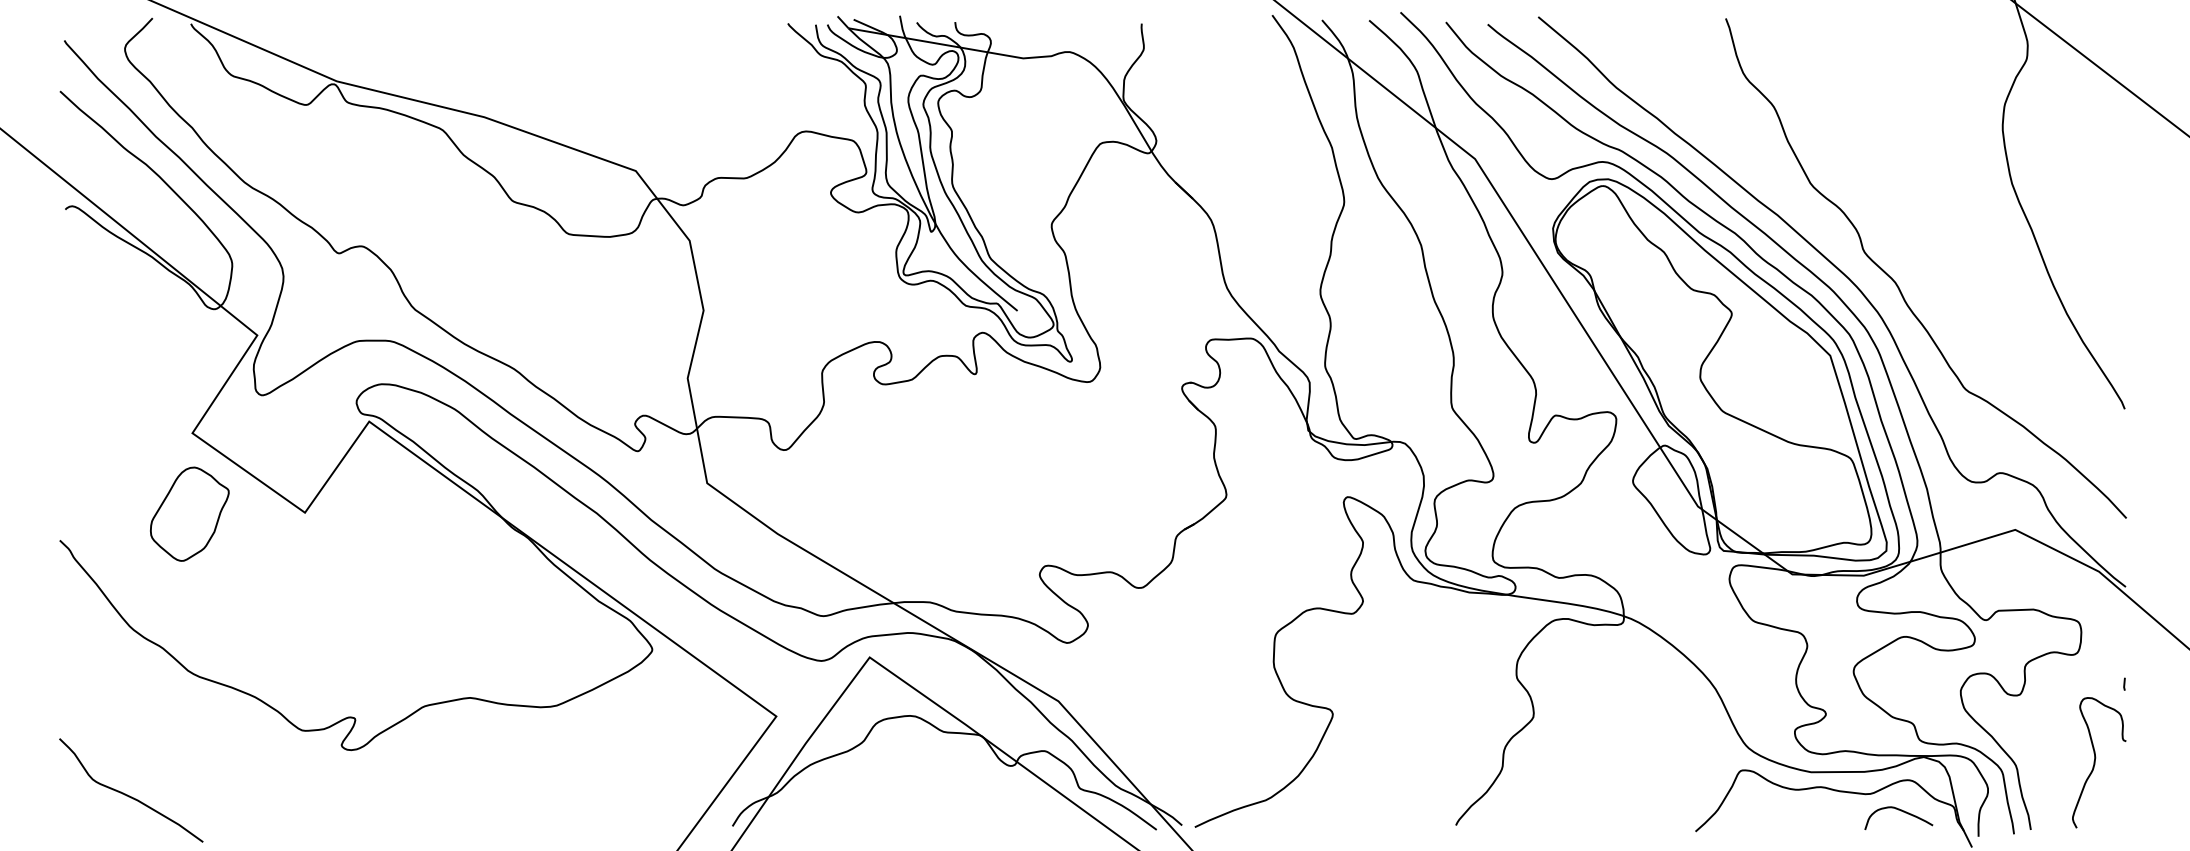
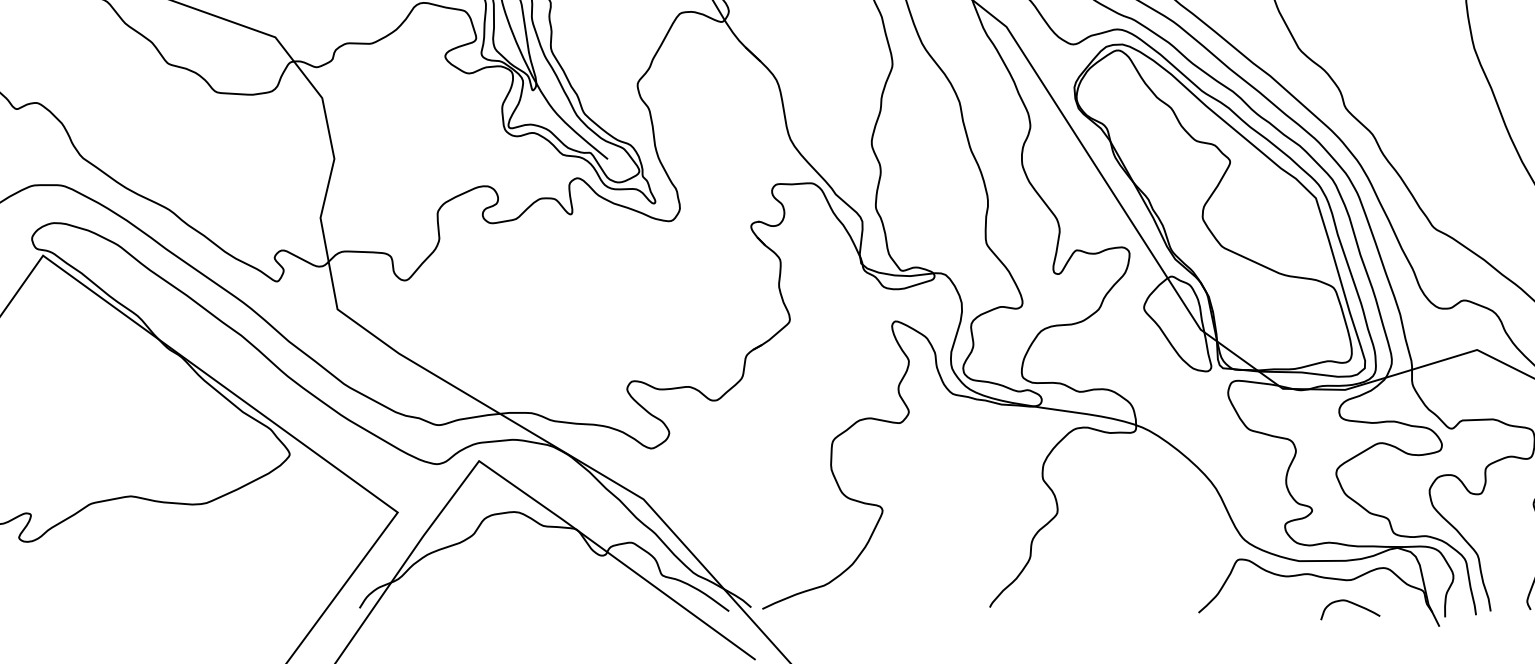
curve: (1900, 811) -> (1351, 604), moved

